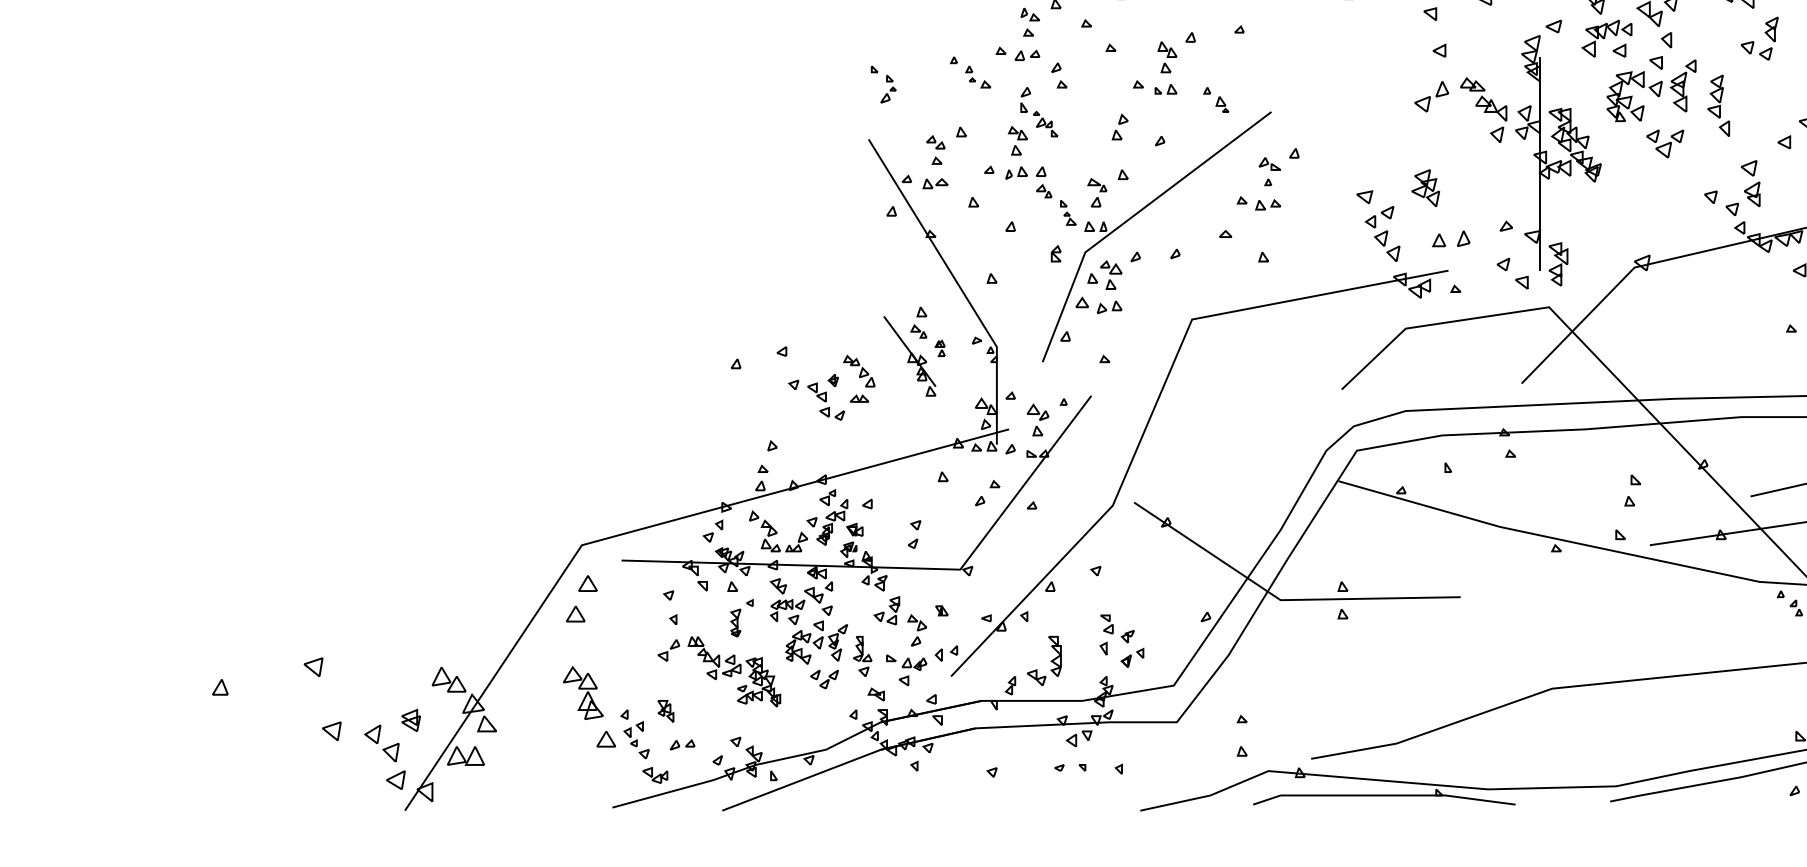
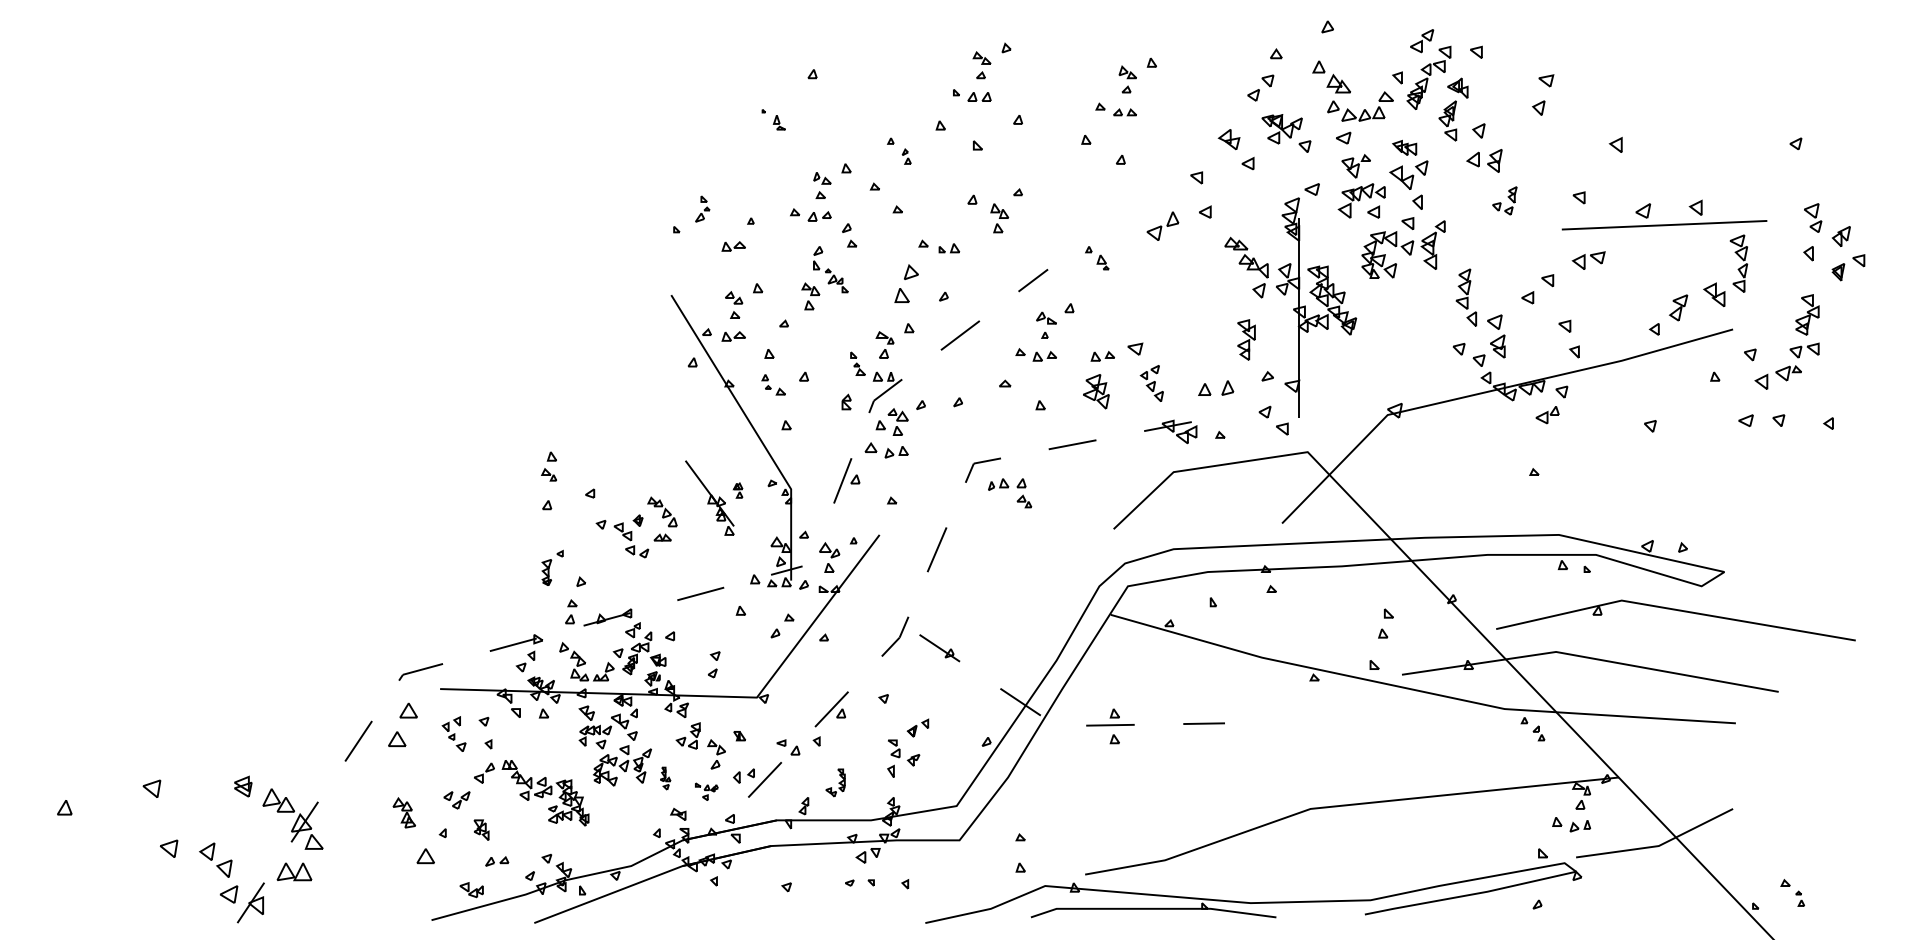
part: (1759, 38) -> (1504, 200), size x0.7
part: (1167, 57) -> (999, 218), moved
part: (977, 76) -> (773, 384), moved
part: (935, 87) -> (733, 246), added
part: (888, 88) -> (702, 208), moved
part: (1431, 95) -> (1162, 225), moved
part: (1216, 100) -> (1097, 258), moved
part: (1718, 105) -> (1466, 297), moved
part: (1120, 126) -> (906, 283), size x1.6
part: (1665, 144) -> (1416, 299), removed
part: (1029, 182) -> (1010, 493), moved
part: (1425, 187) -> (1096, 391), moved
part: (1329, 205) -> (1102, 356), added
line: (1130, 217) -> (916, 368), solid -> dashed
part: (1382, 233) -> (1151, 383), size x0.7
part: (1558, 263) -> (1246, 339), moved
part: (918, 322) -> (548, 466), moved
line: (1157, 400) -> (941, 539), solid -> dashed
line: (641, 528) -> (458, 659), solid -> dashed
line: (1282, 600) -> (1058, 726), solid -> dashed
part: (741, 617) -> (552, 567), moved
part: (862, 656) -> (665, 778), size x0.6
part: (1131, 657) -> (917, 727), moved
part: (1044, 660) -> (835, 782), size x0.6
part: (906, 670) -> (706, 791), size x0.6
part: (824, 679) -> (456, 800), moved
part: (583, 692) -> (404, 812), size x0.6
part: (411, 720) -> (243, 786), moved
part: (635, 739) -> (453, 733), moved

